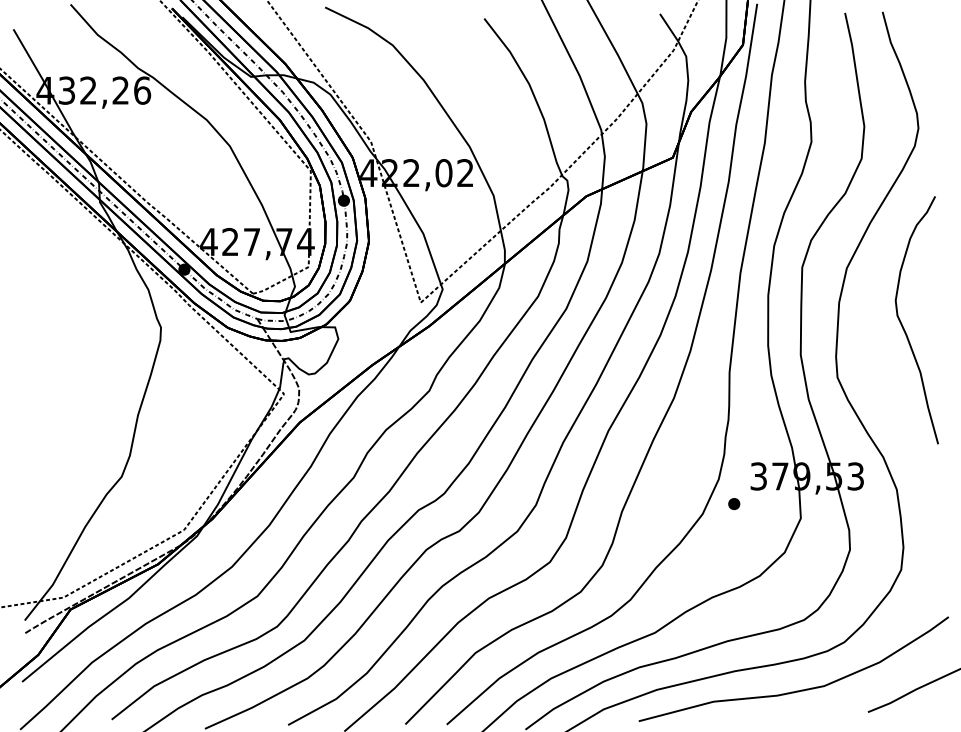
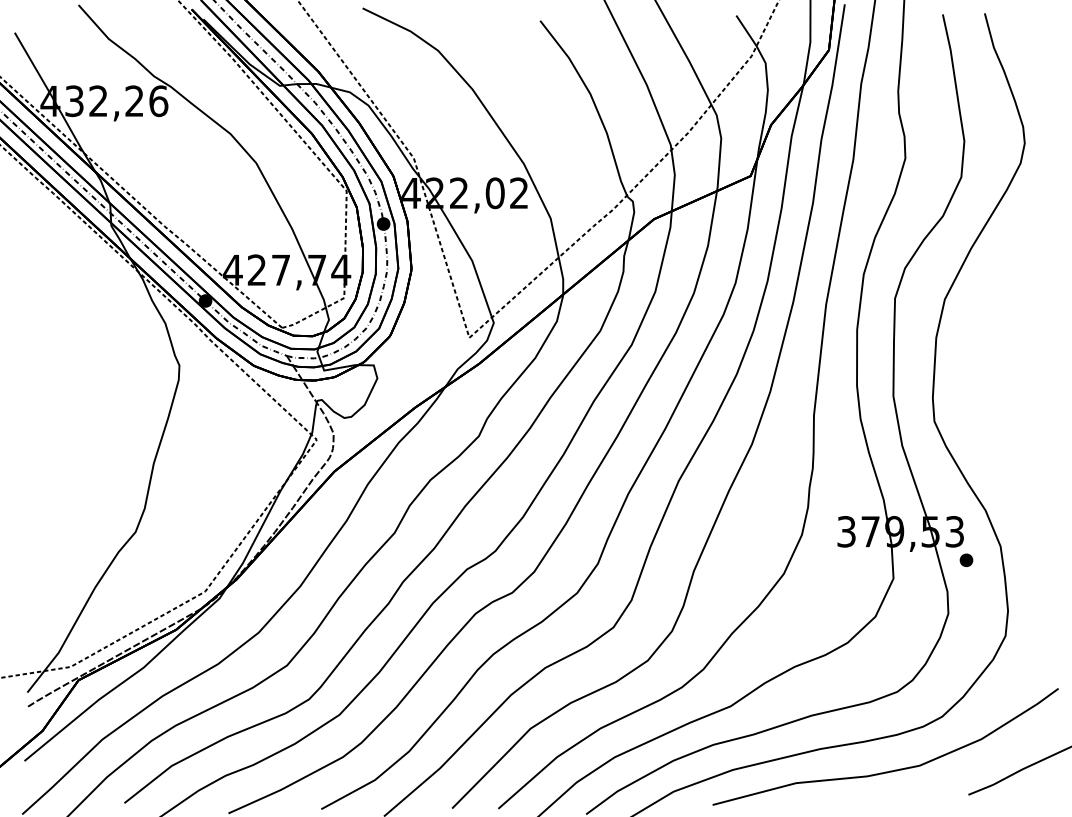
curve: (902, 323) -> (1006, 361), removed
part: (734, 503) -> (966, 559), moved

